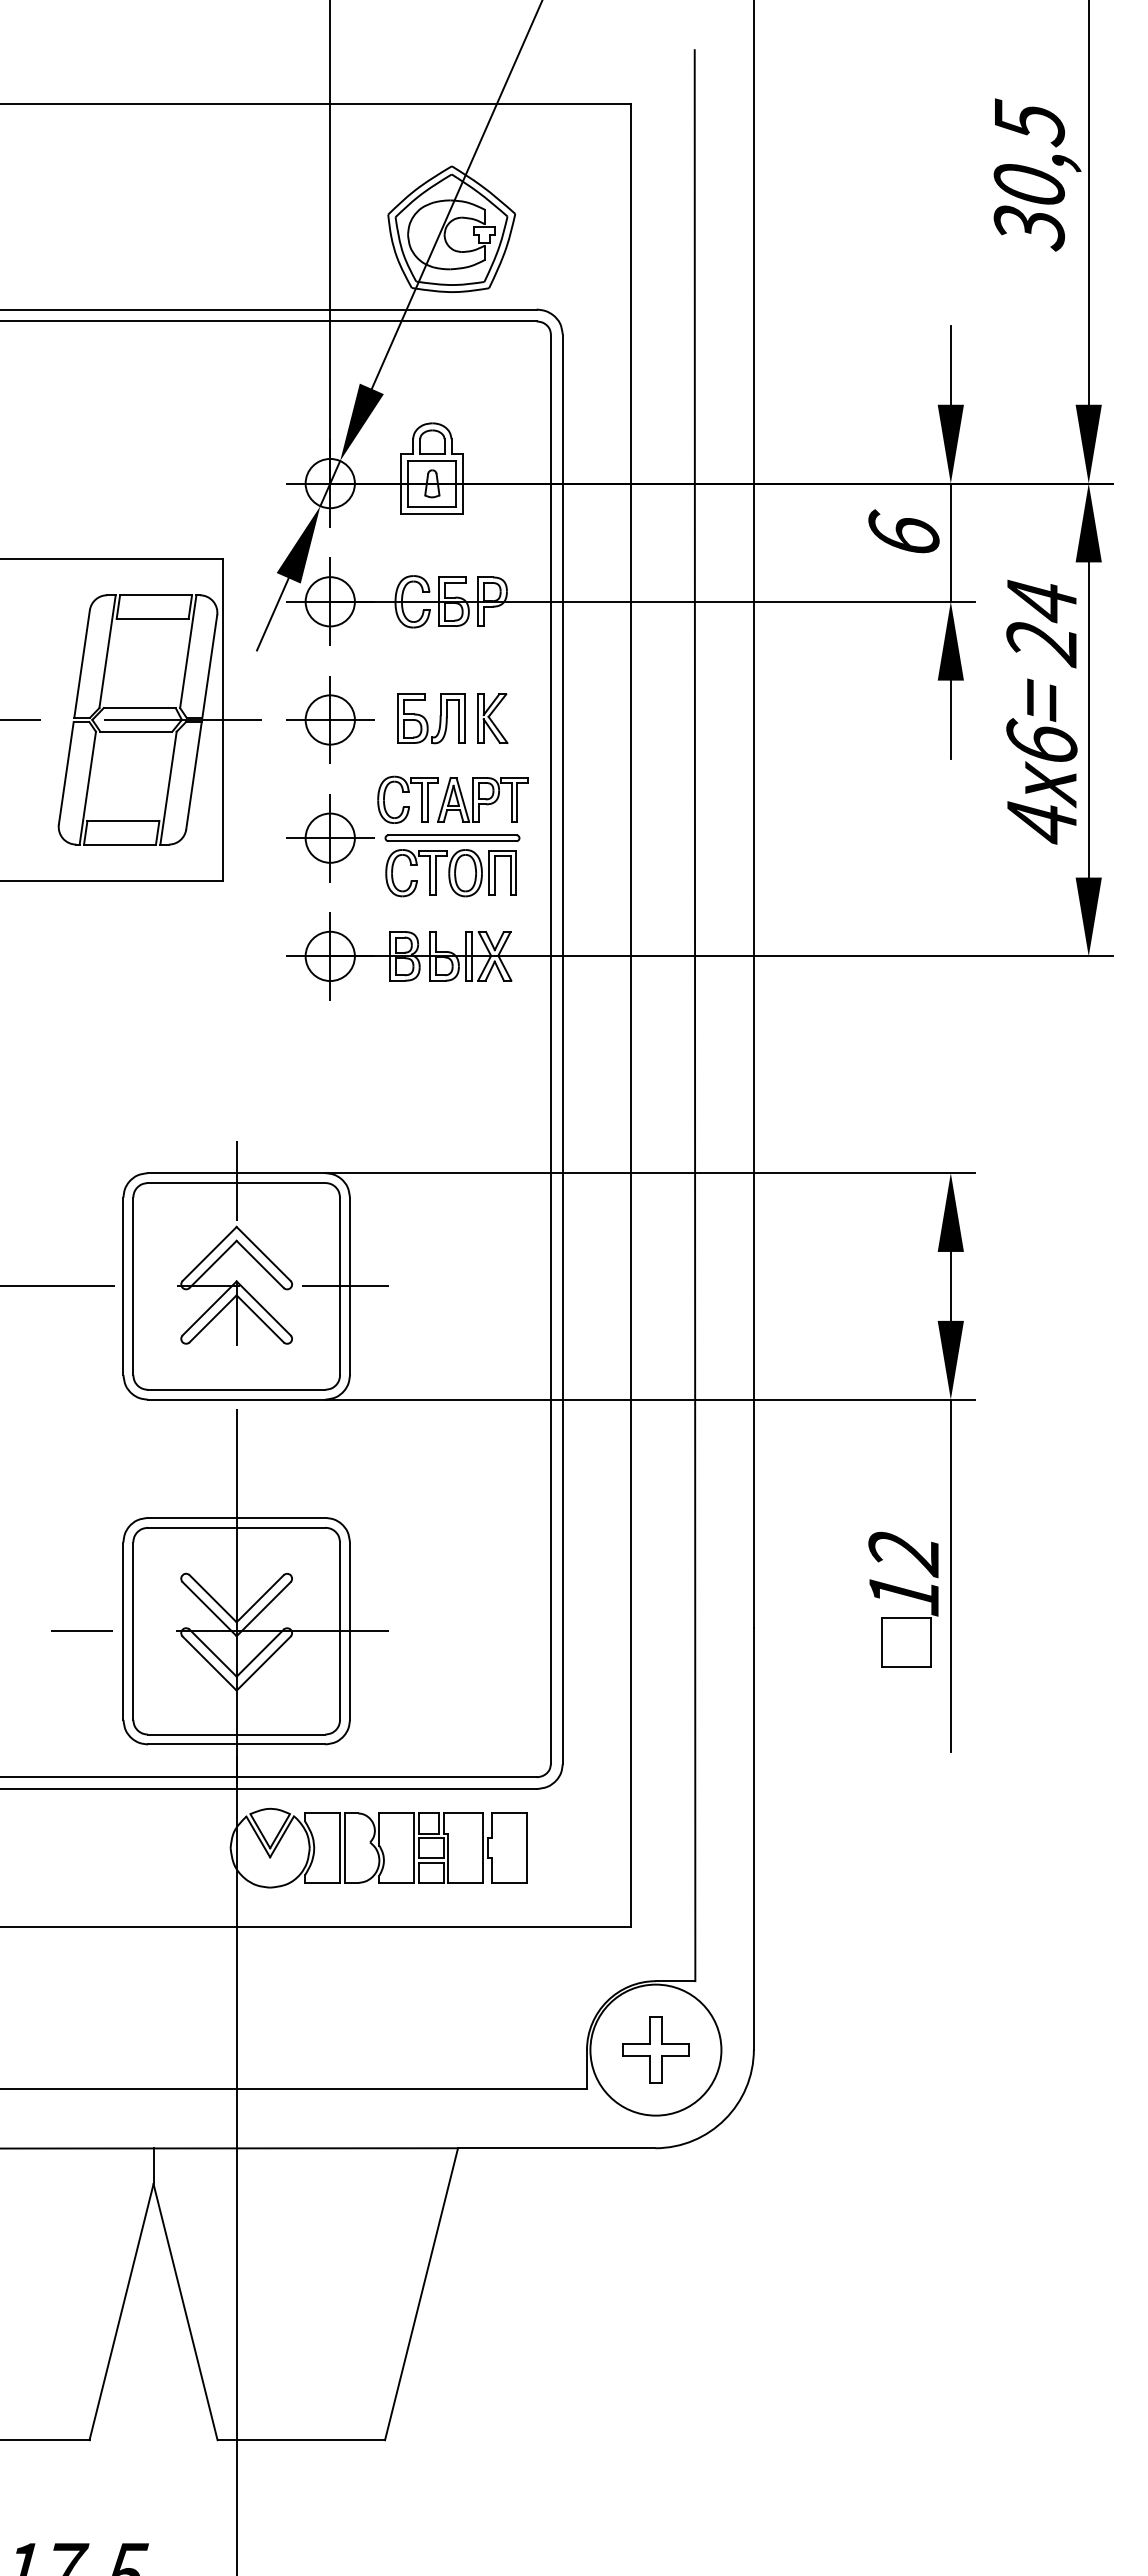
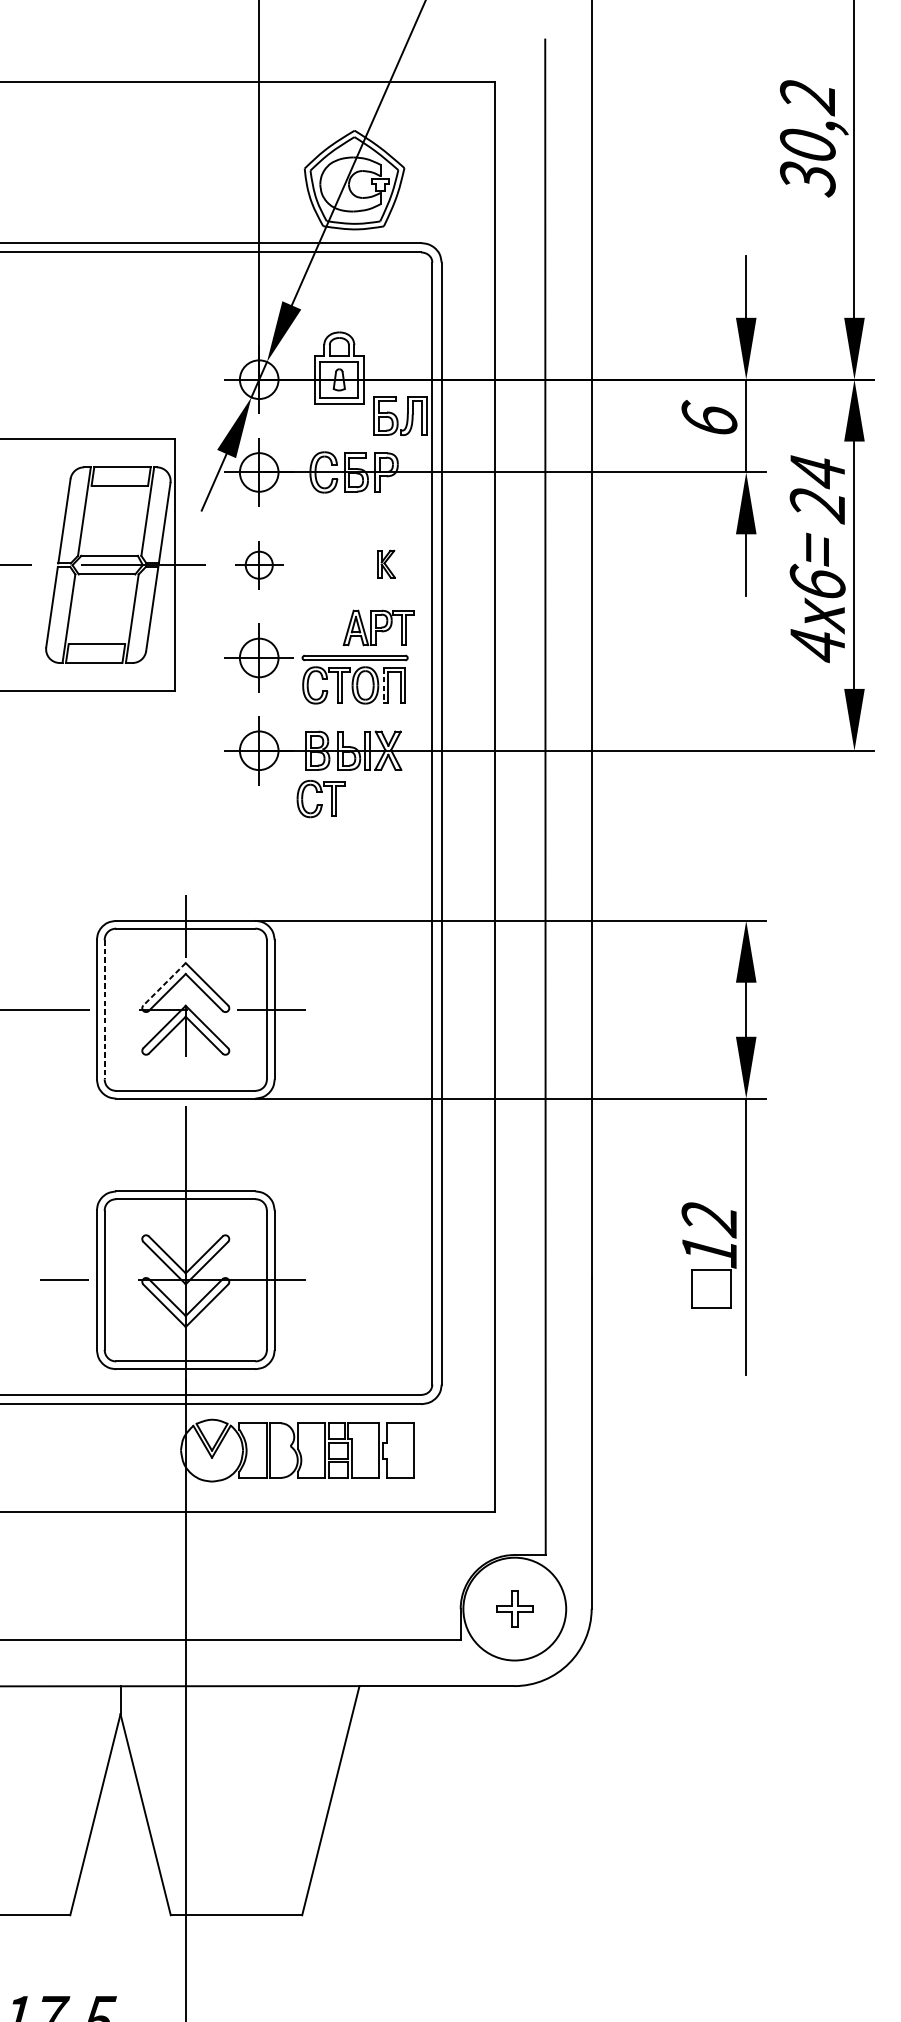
text: (1029, 123) -> (807, 97), 30,5 -> 30,2
part: (431, 718) -> (400, 415), moved
part: (492, 718) -> (386, 564), size x0.7
part: (330, 719) -> (259, 564), size x0.7
part: (407, 792) -> (320, 793), moved
line: (489, 873) -> (384, 685), solid -> dashed
line: (209, 1254) -> (164, 984), solid -> dashed
line: (133, 1286) -> (104, 1009), solid -> dashed
part: (655, 2049) -> (514, 1608), size x0.7

